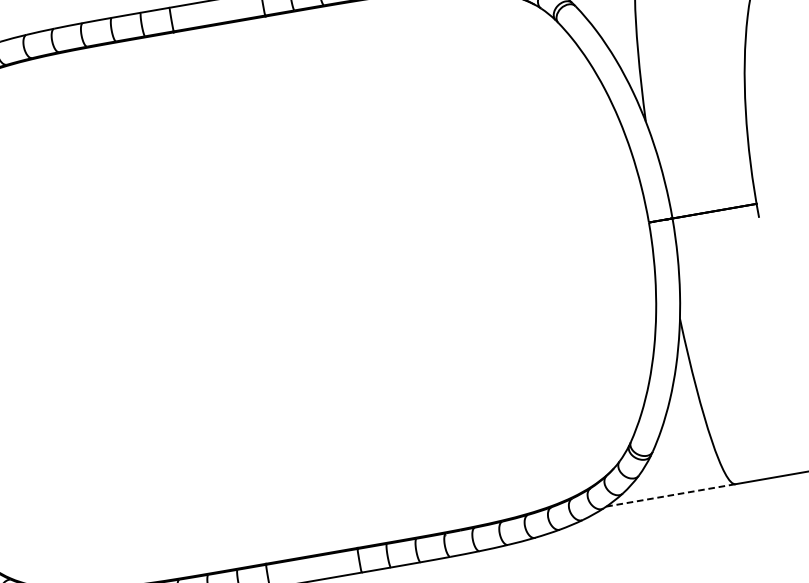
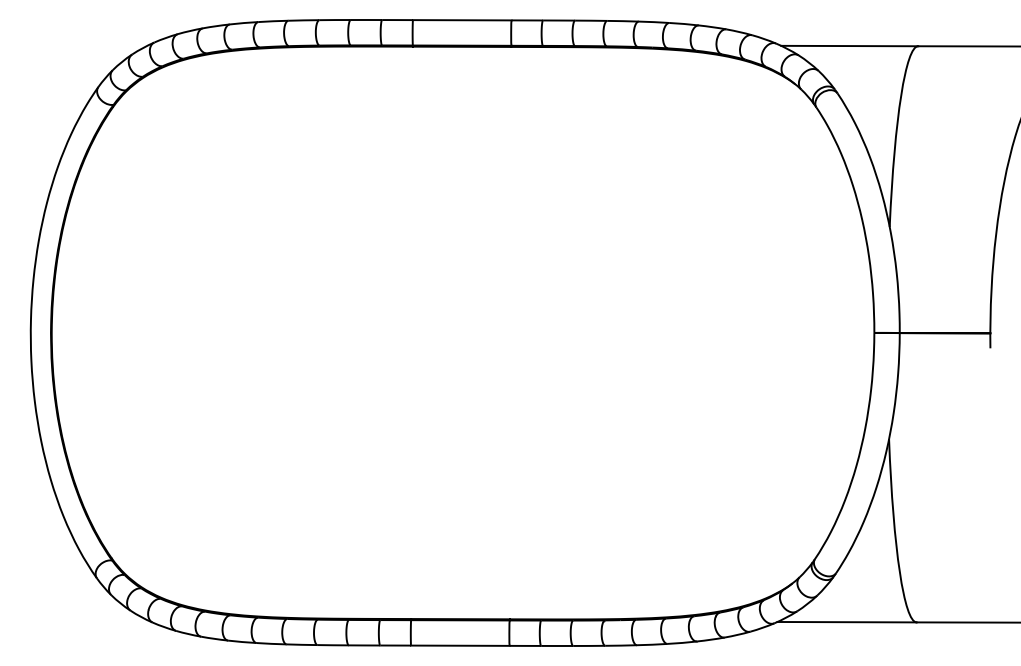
line: (671, 495) -> (847, 622), dashed -> solid

